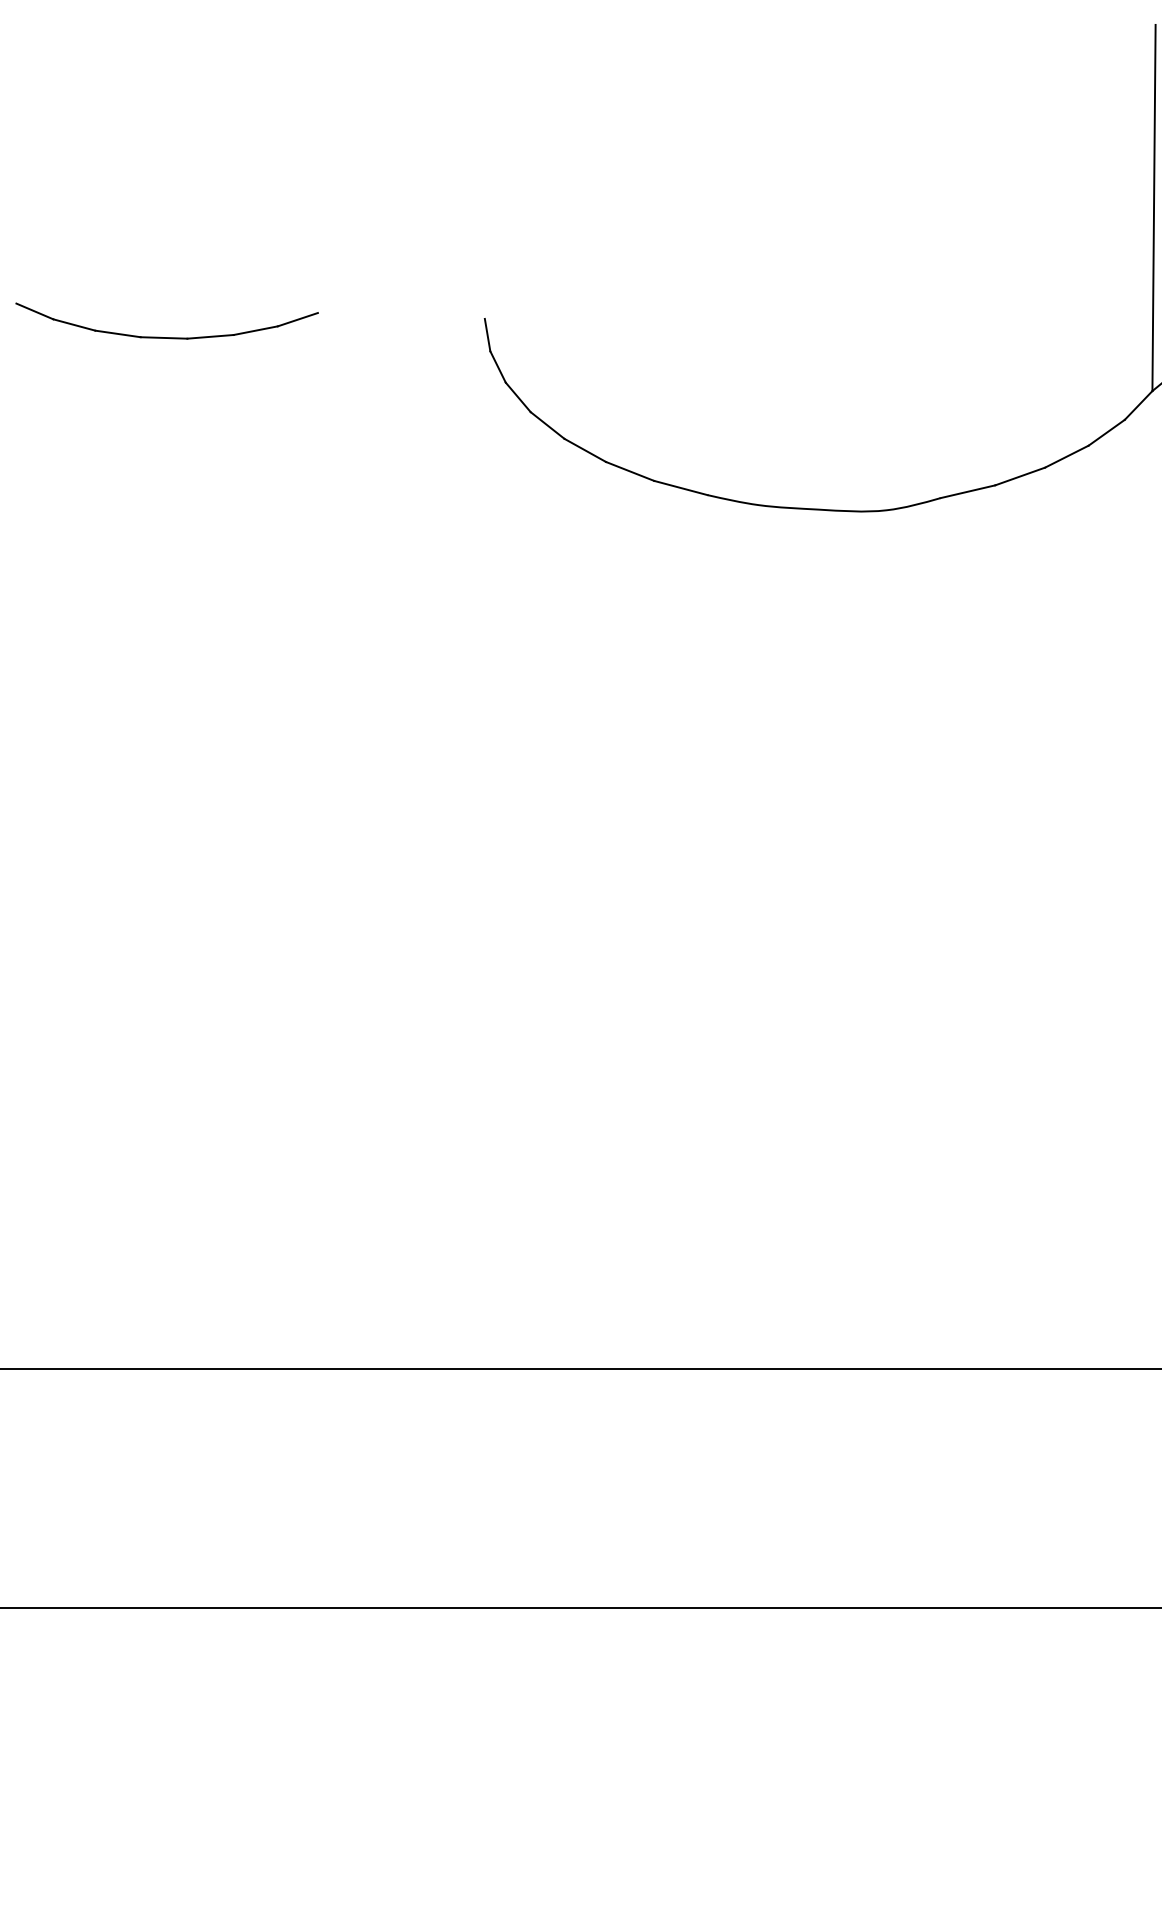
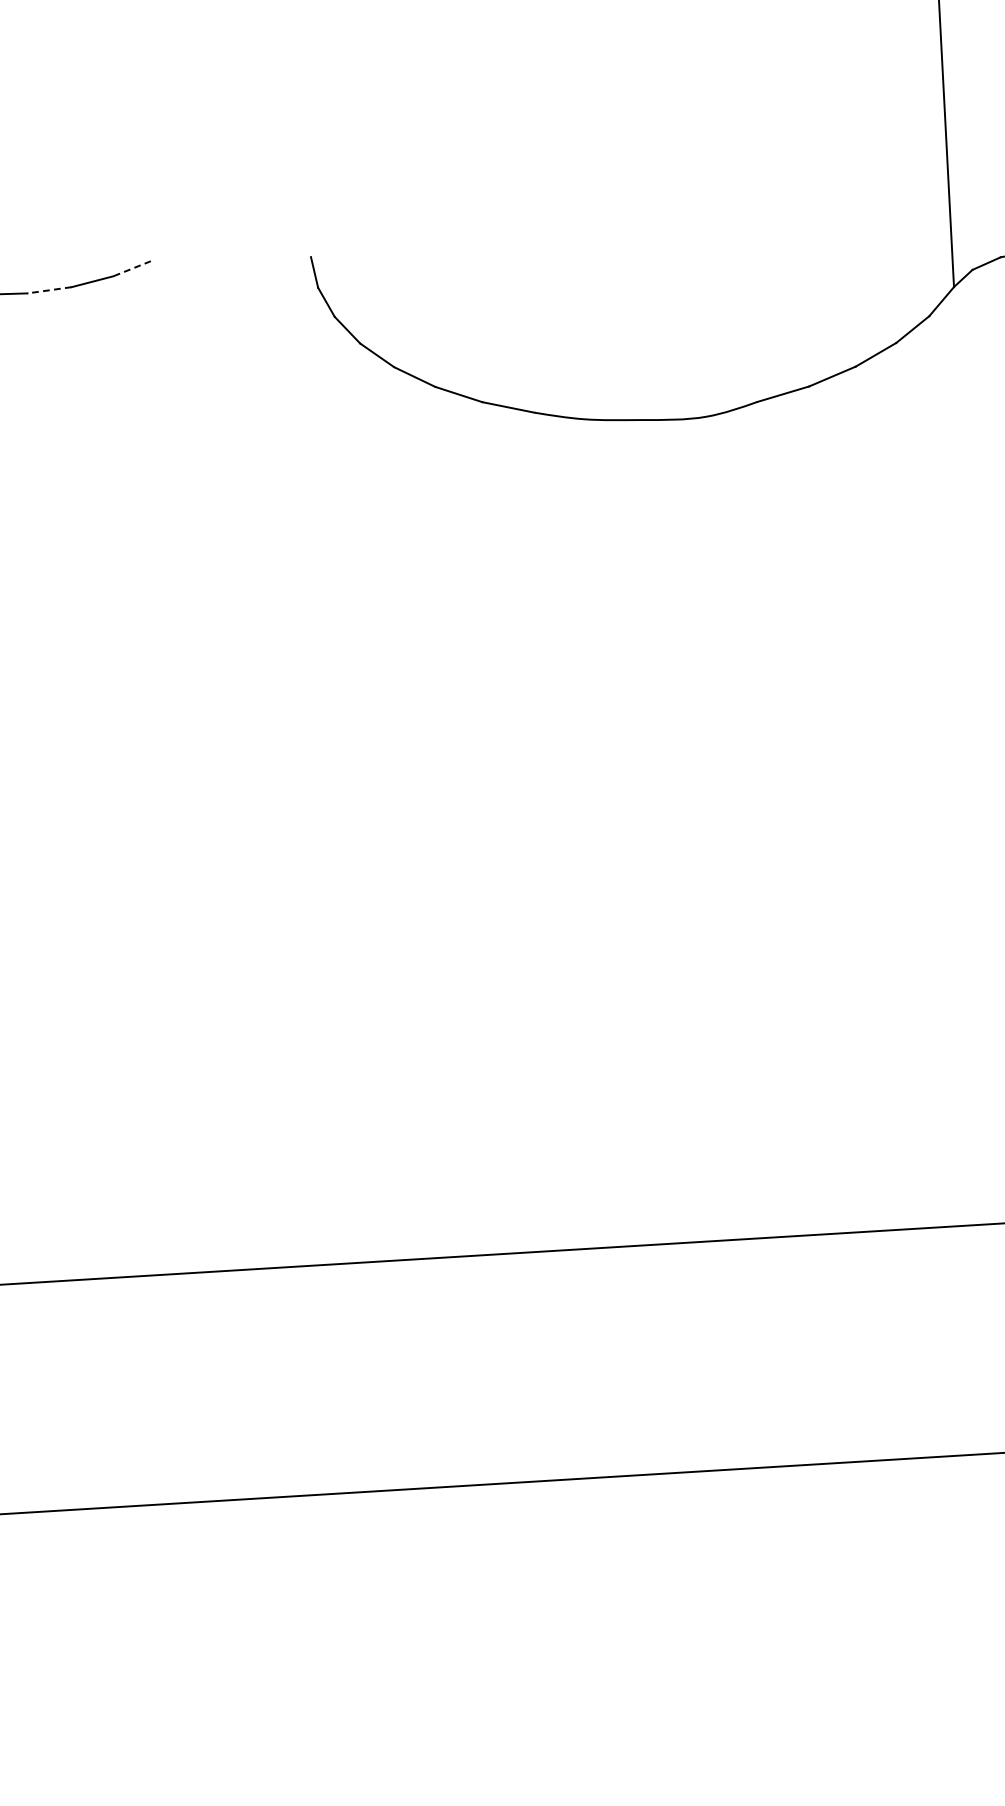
line: (297, 319) -> (131, 268), solid -> dashed
line: (210, 336) -> (49, 289), solid -> dashed

